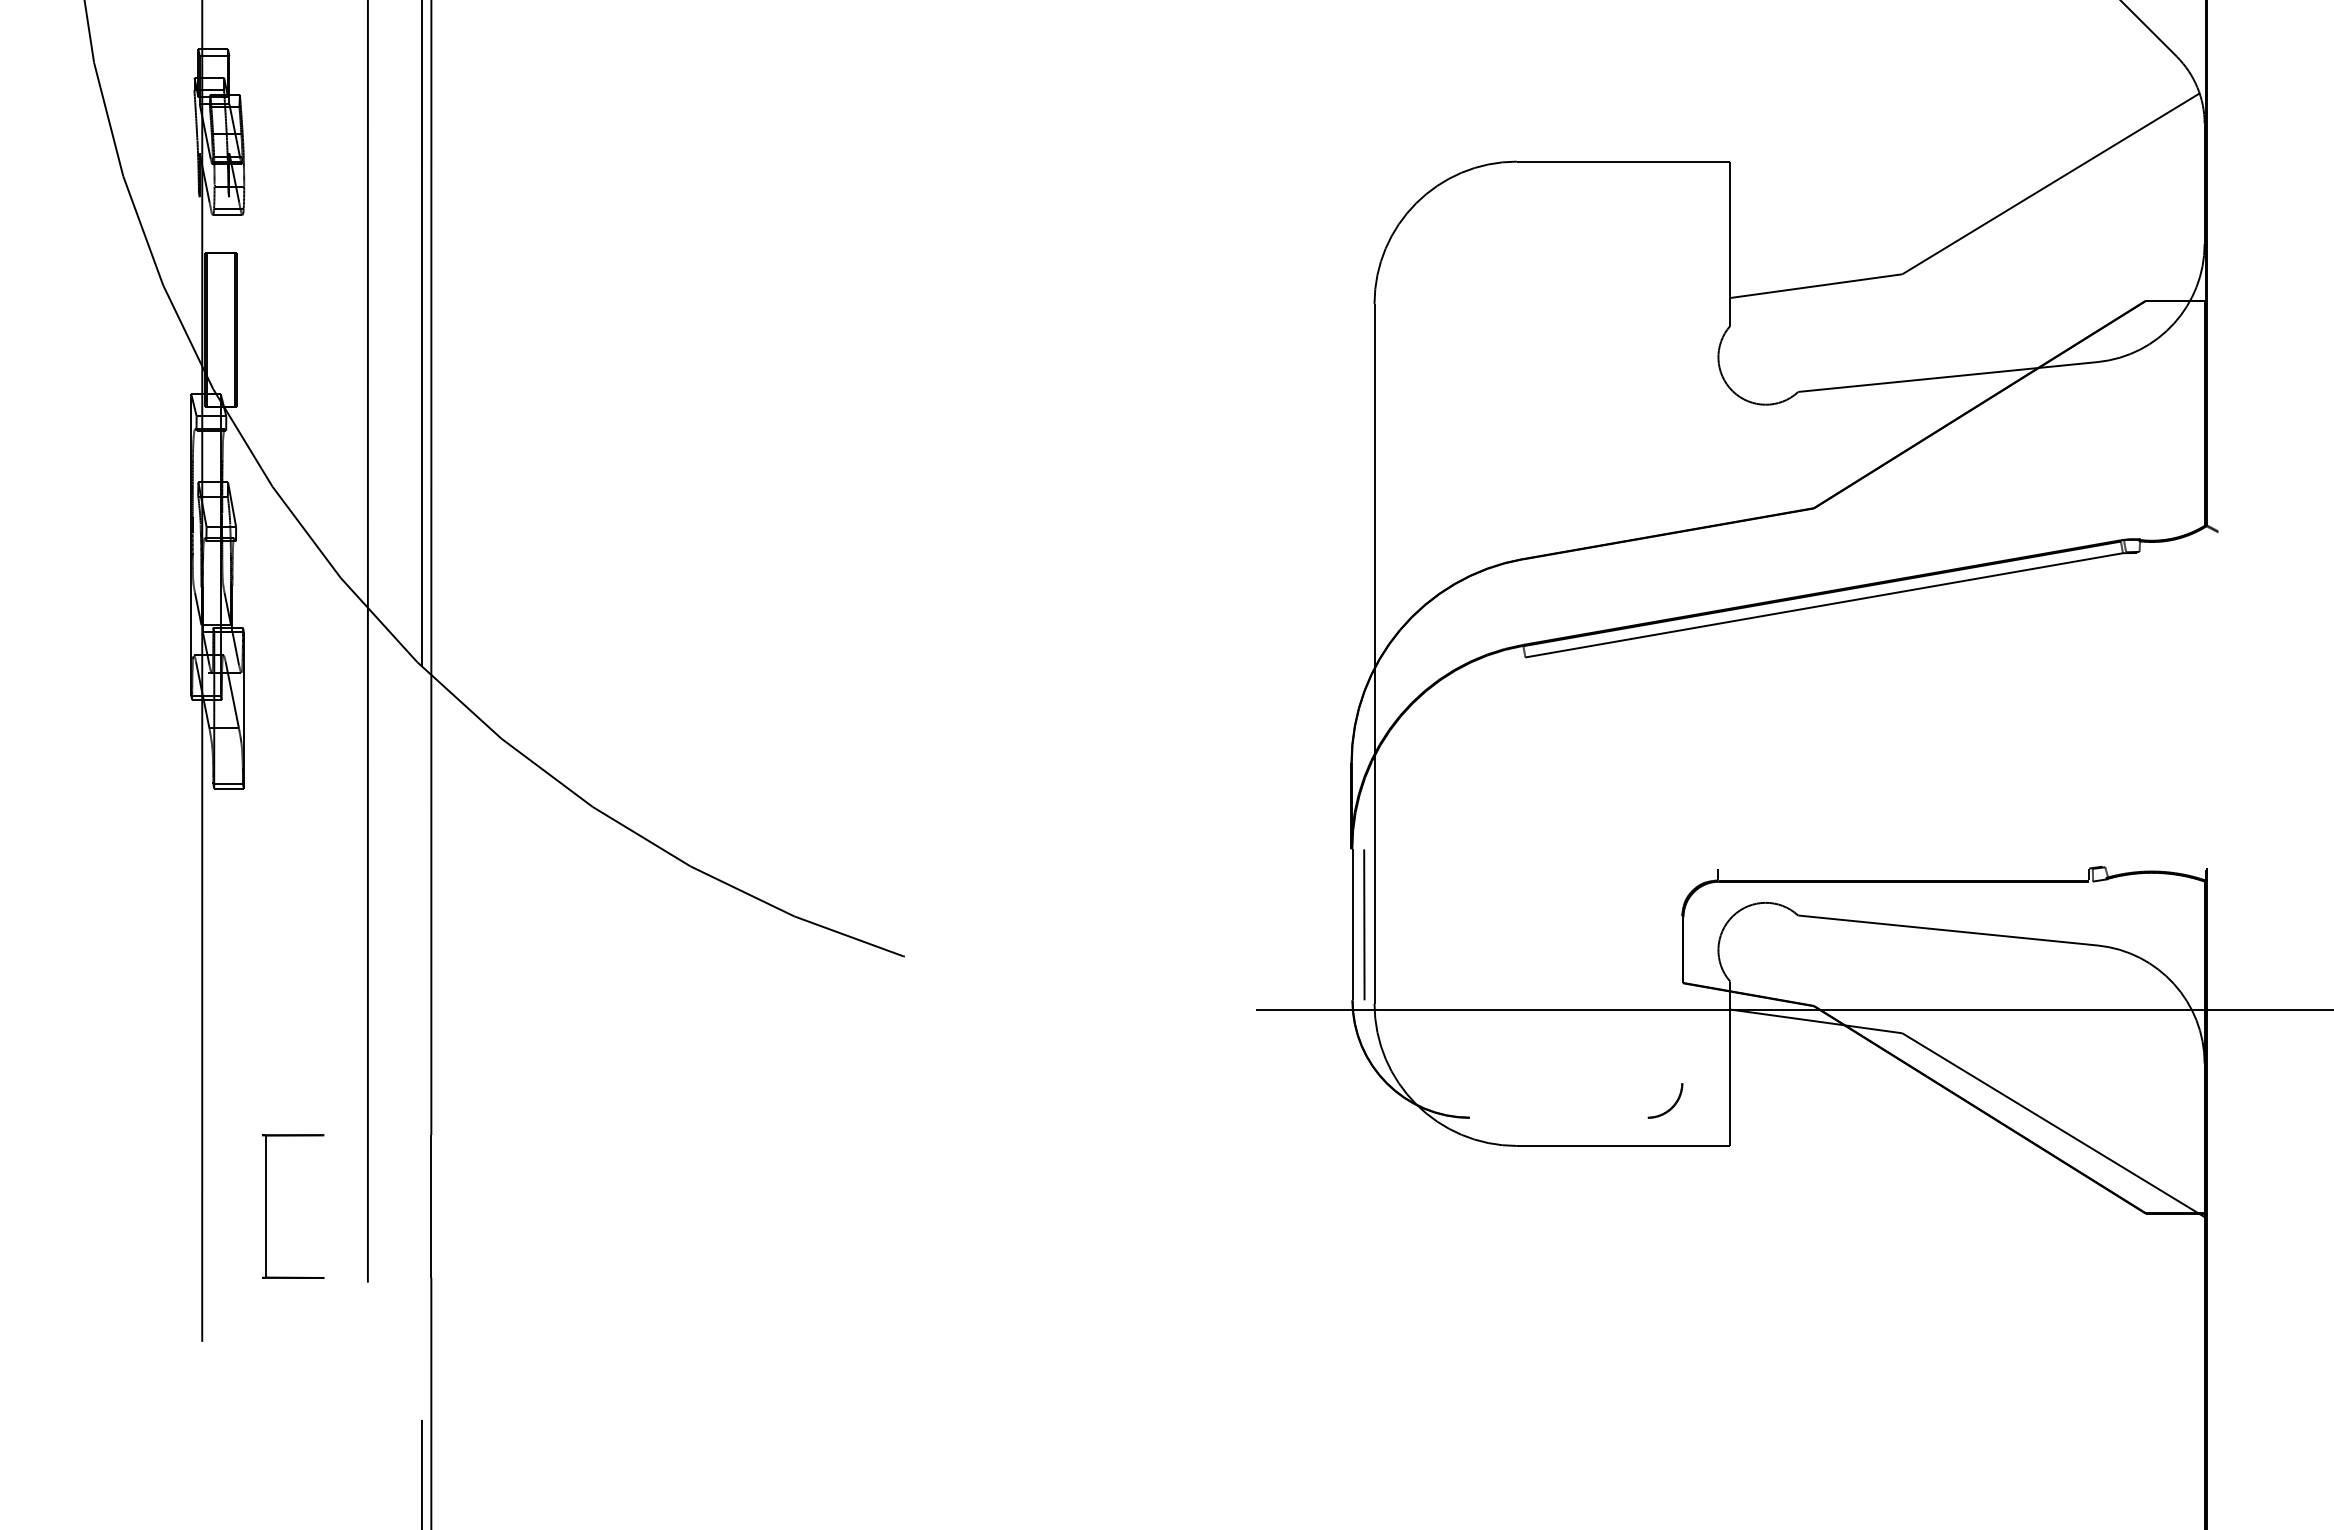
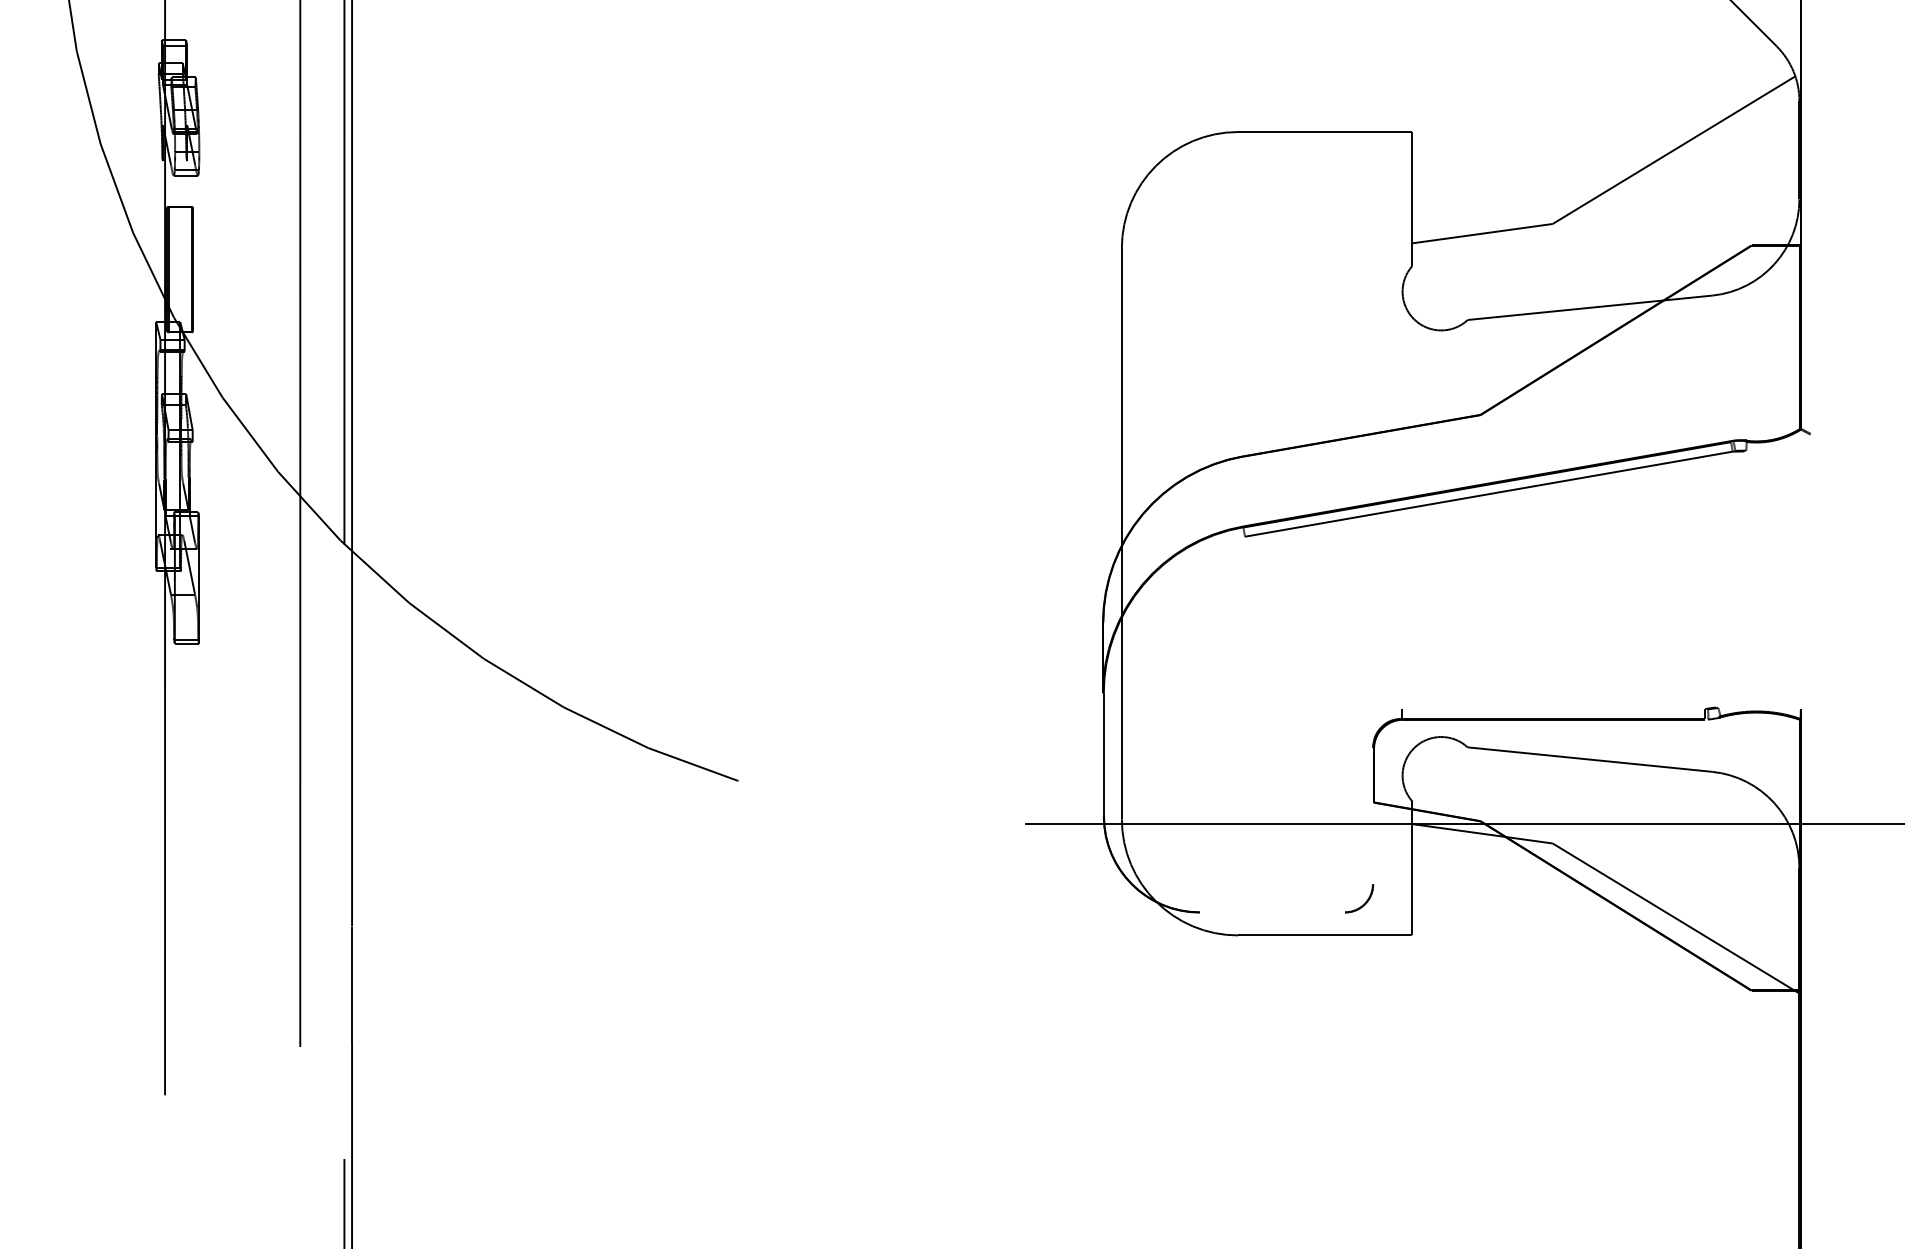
line: (1364, 924) -> (1113, 754), removed
part: (266, 1206) -> (217, 984), removed

